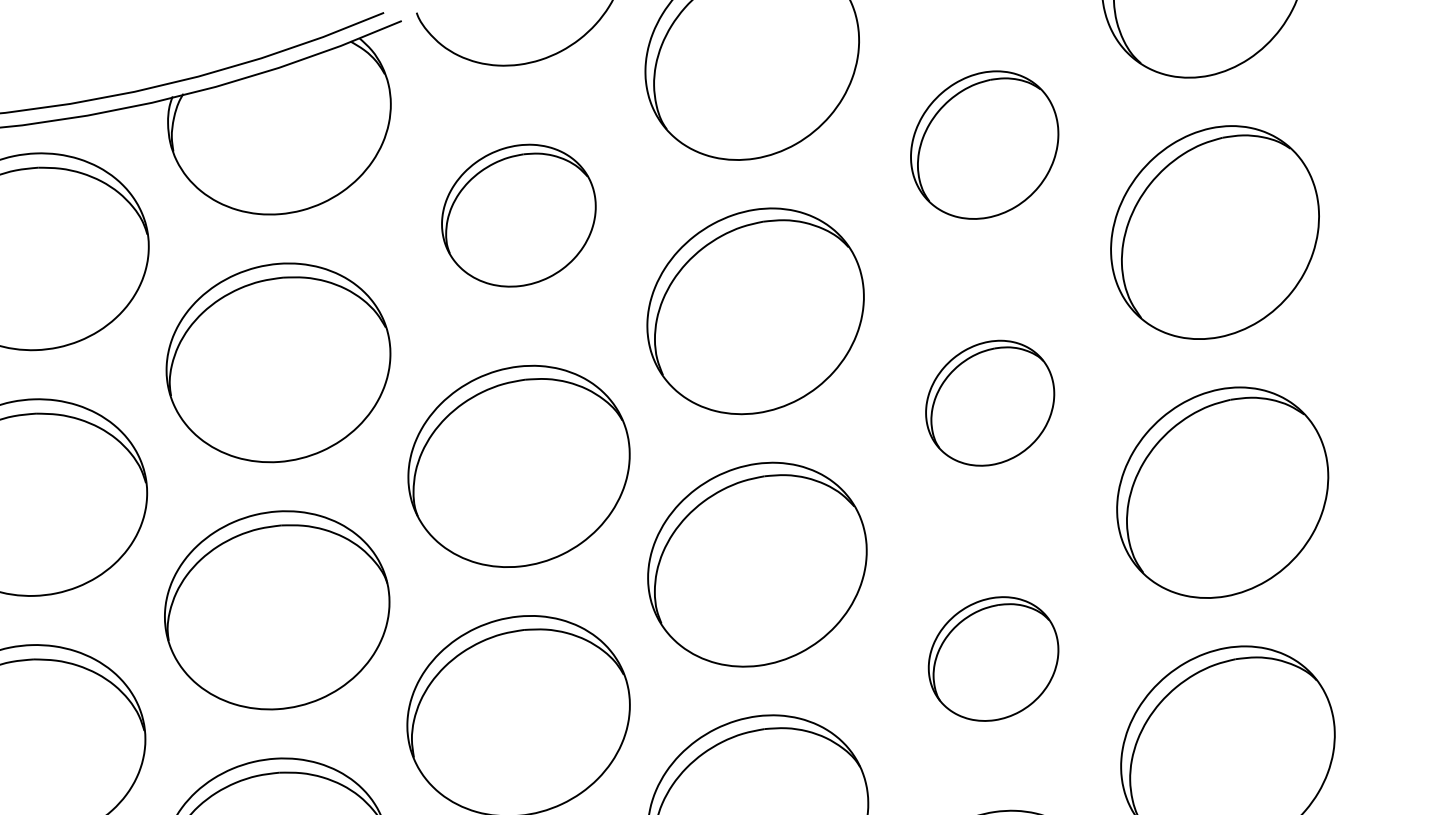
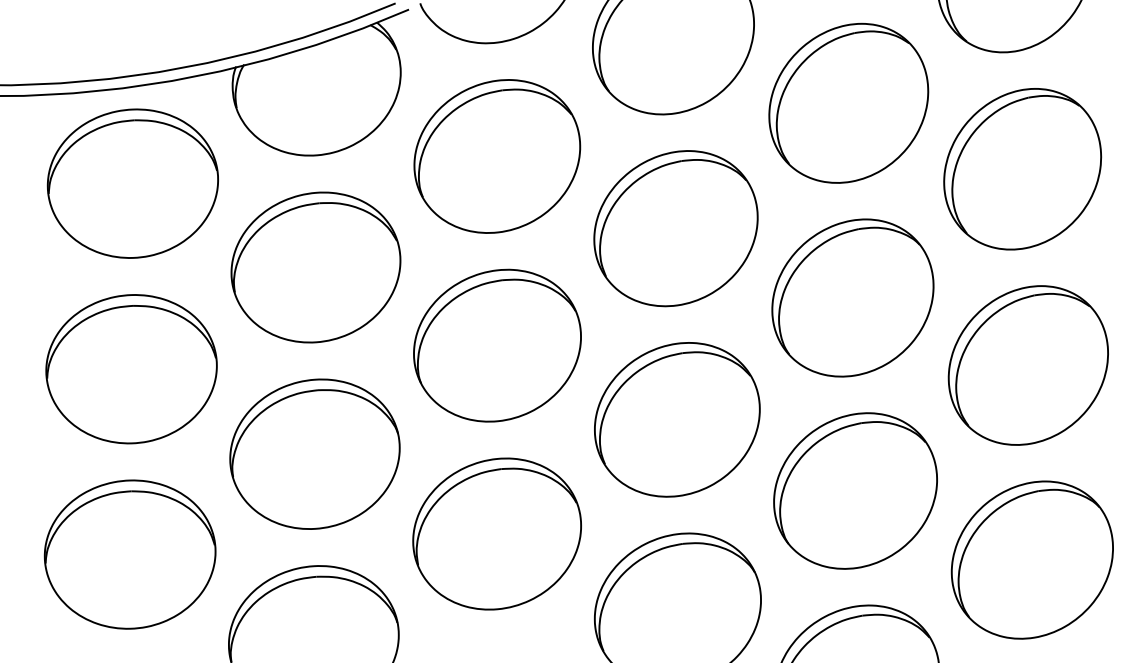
part: (984, 144) -> (848, 102), size x1.43
part: (519, 215) -> (497, 156), size x1.43
part: (989, 402) -> (852, 297), size x1.67
part: (993, 658) -> (855, 490), size x1.67

